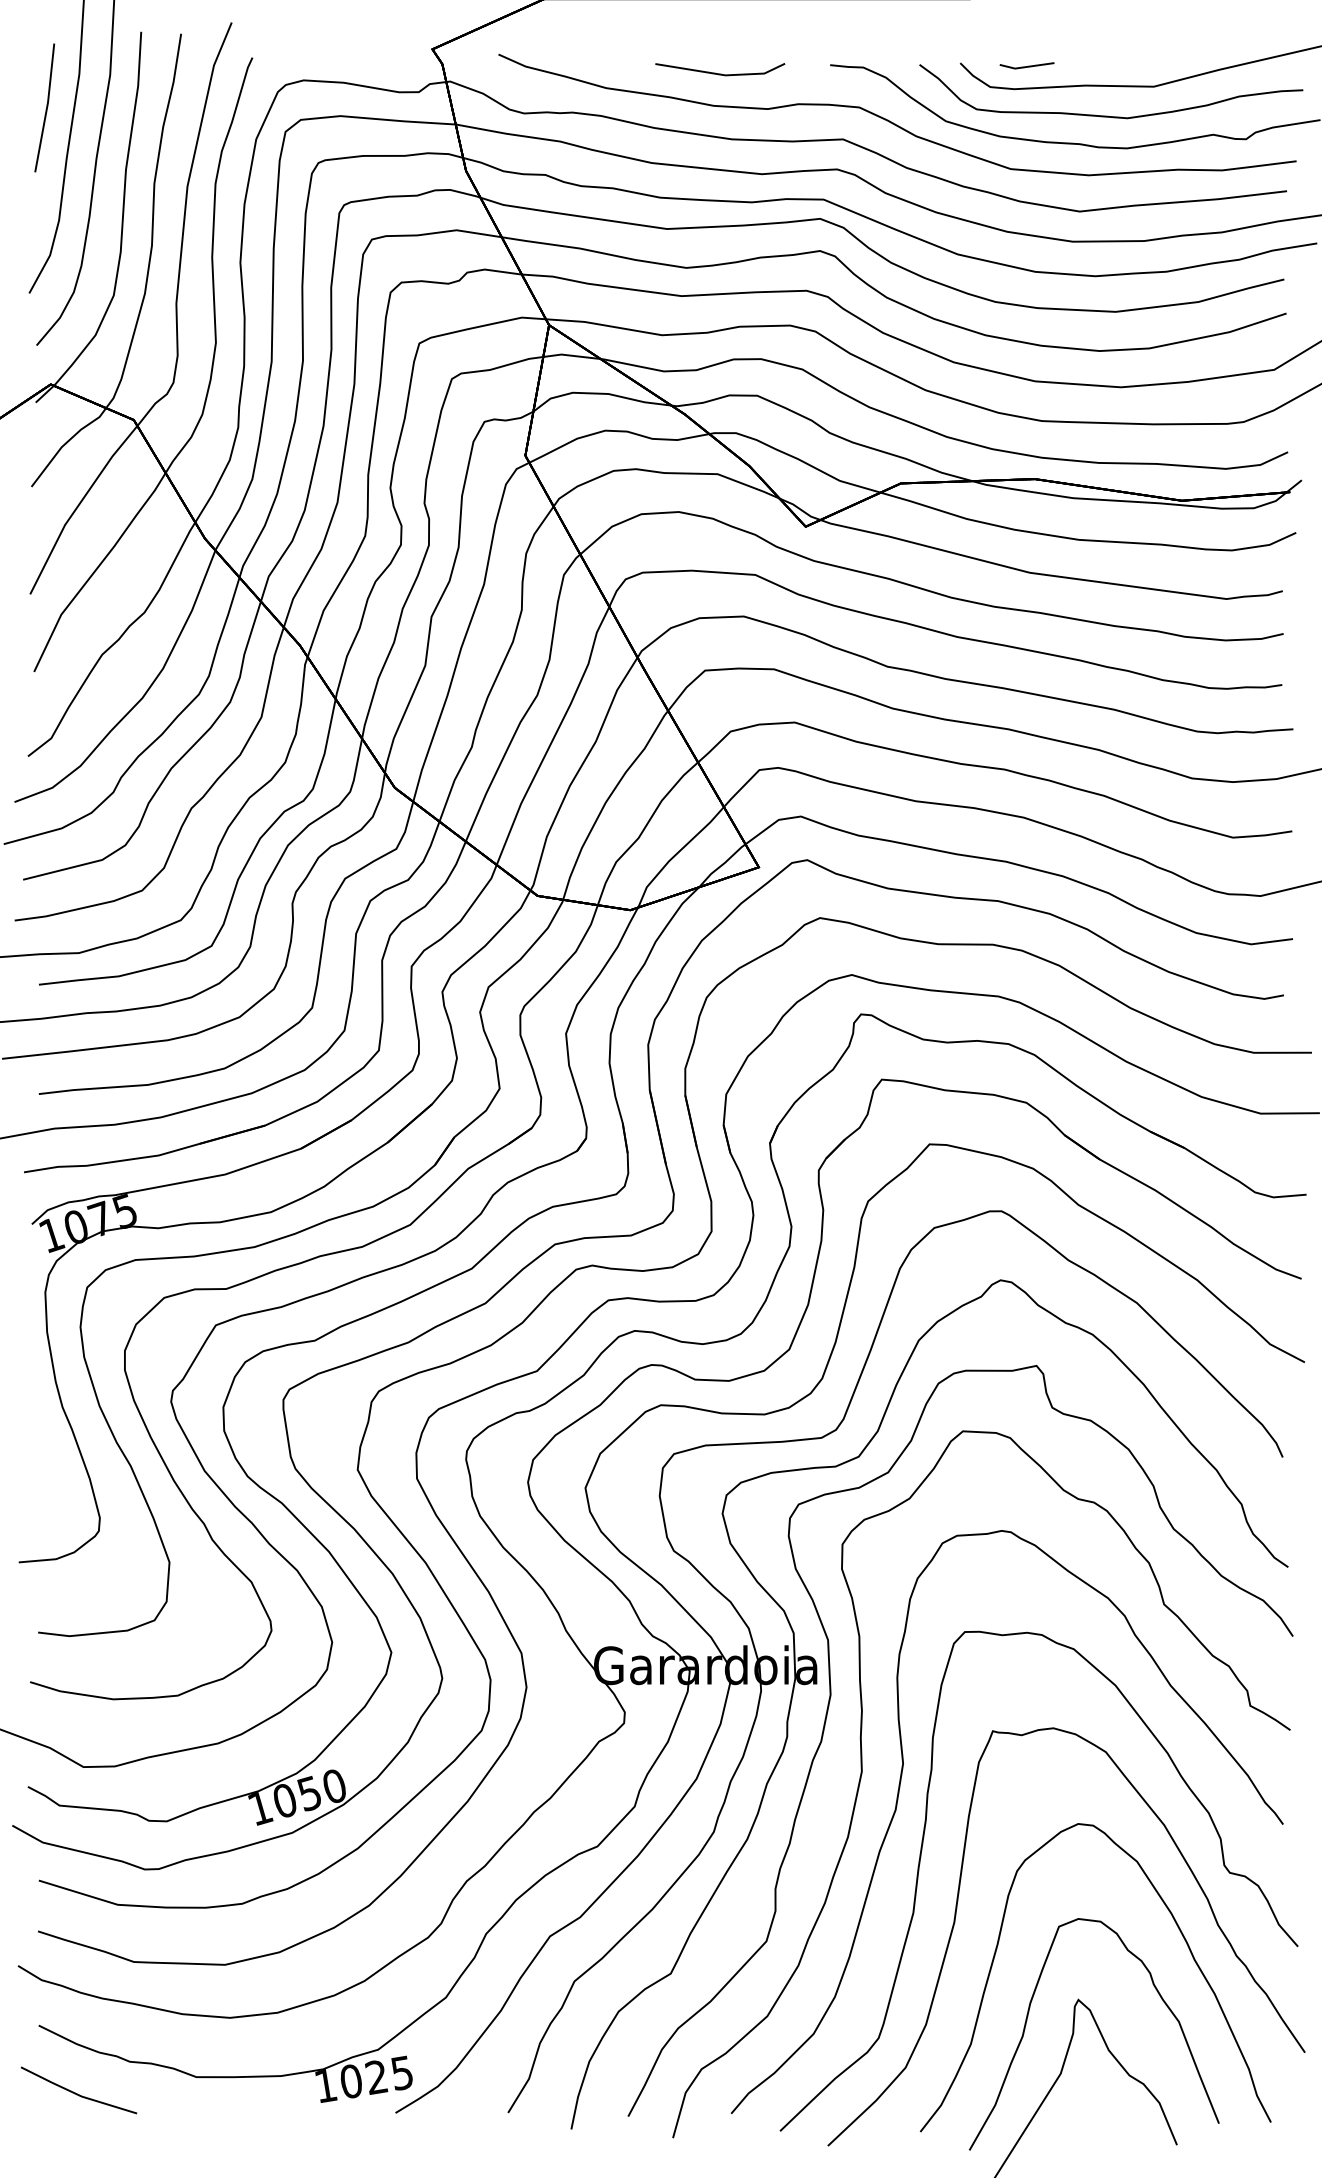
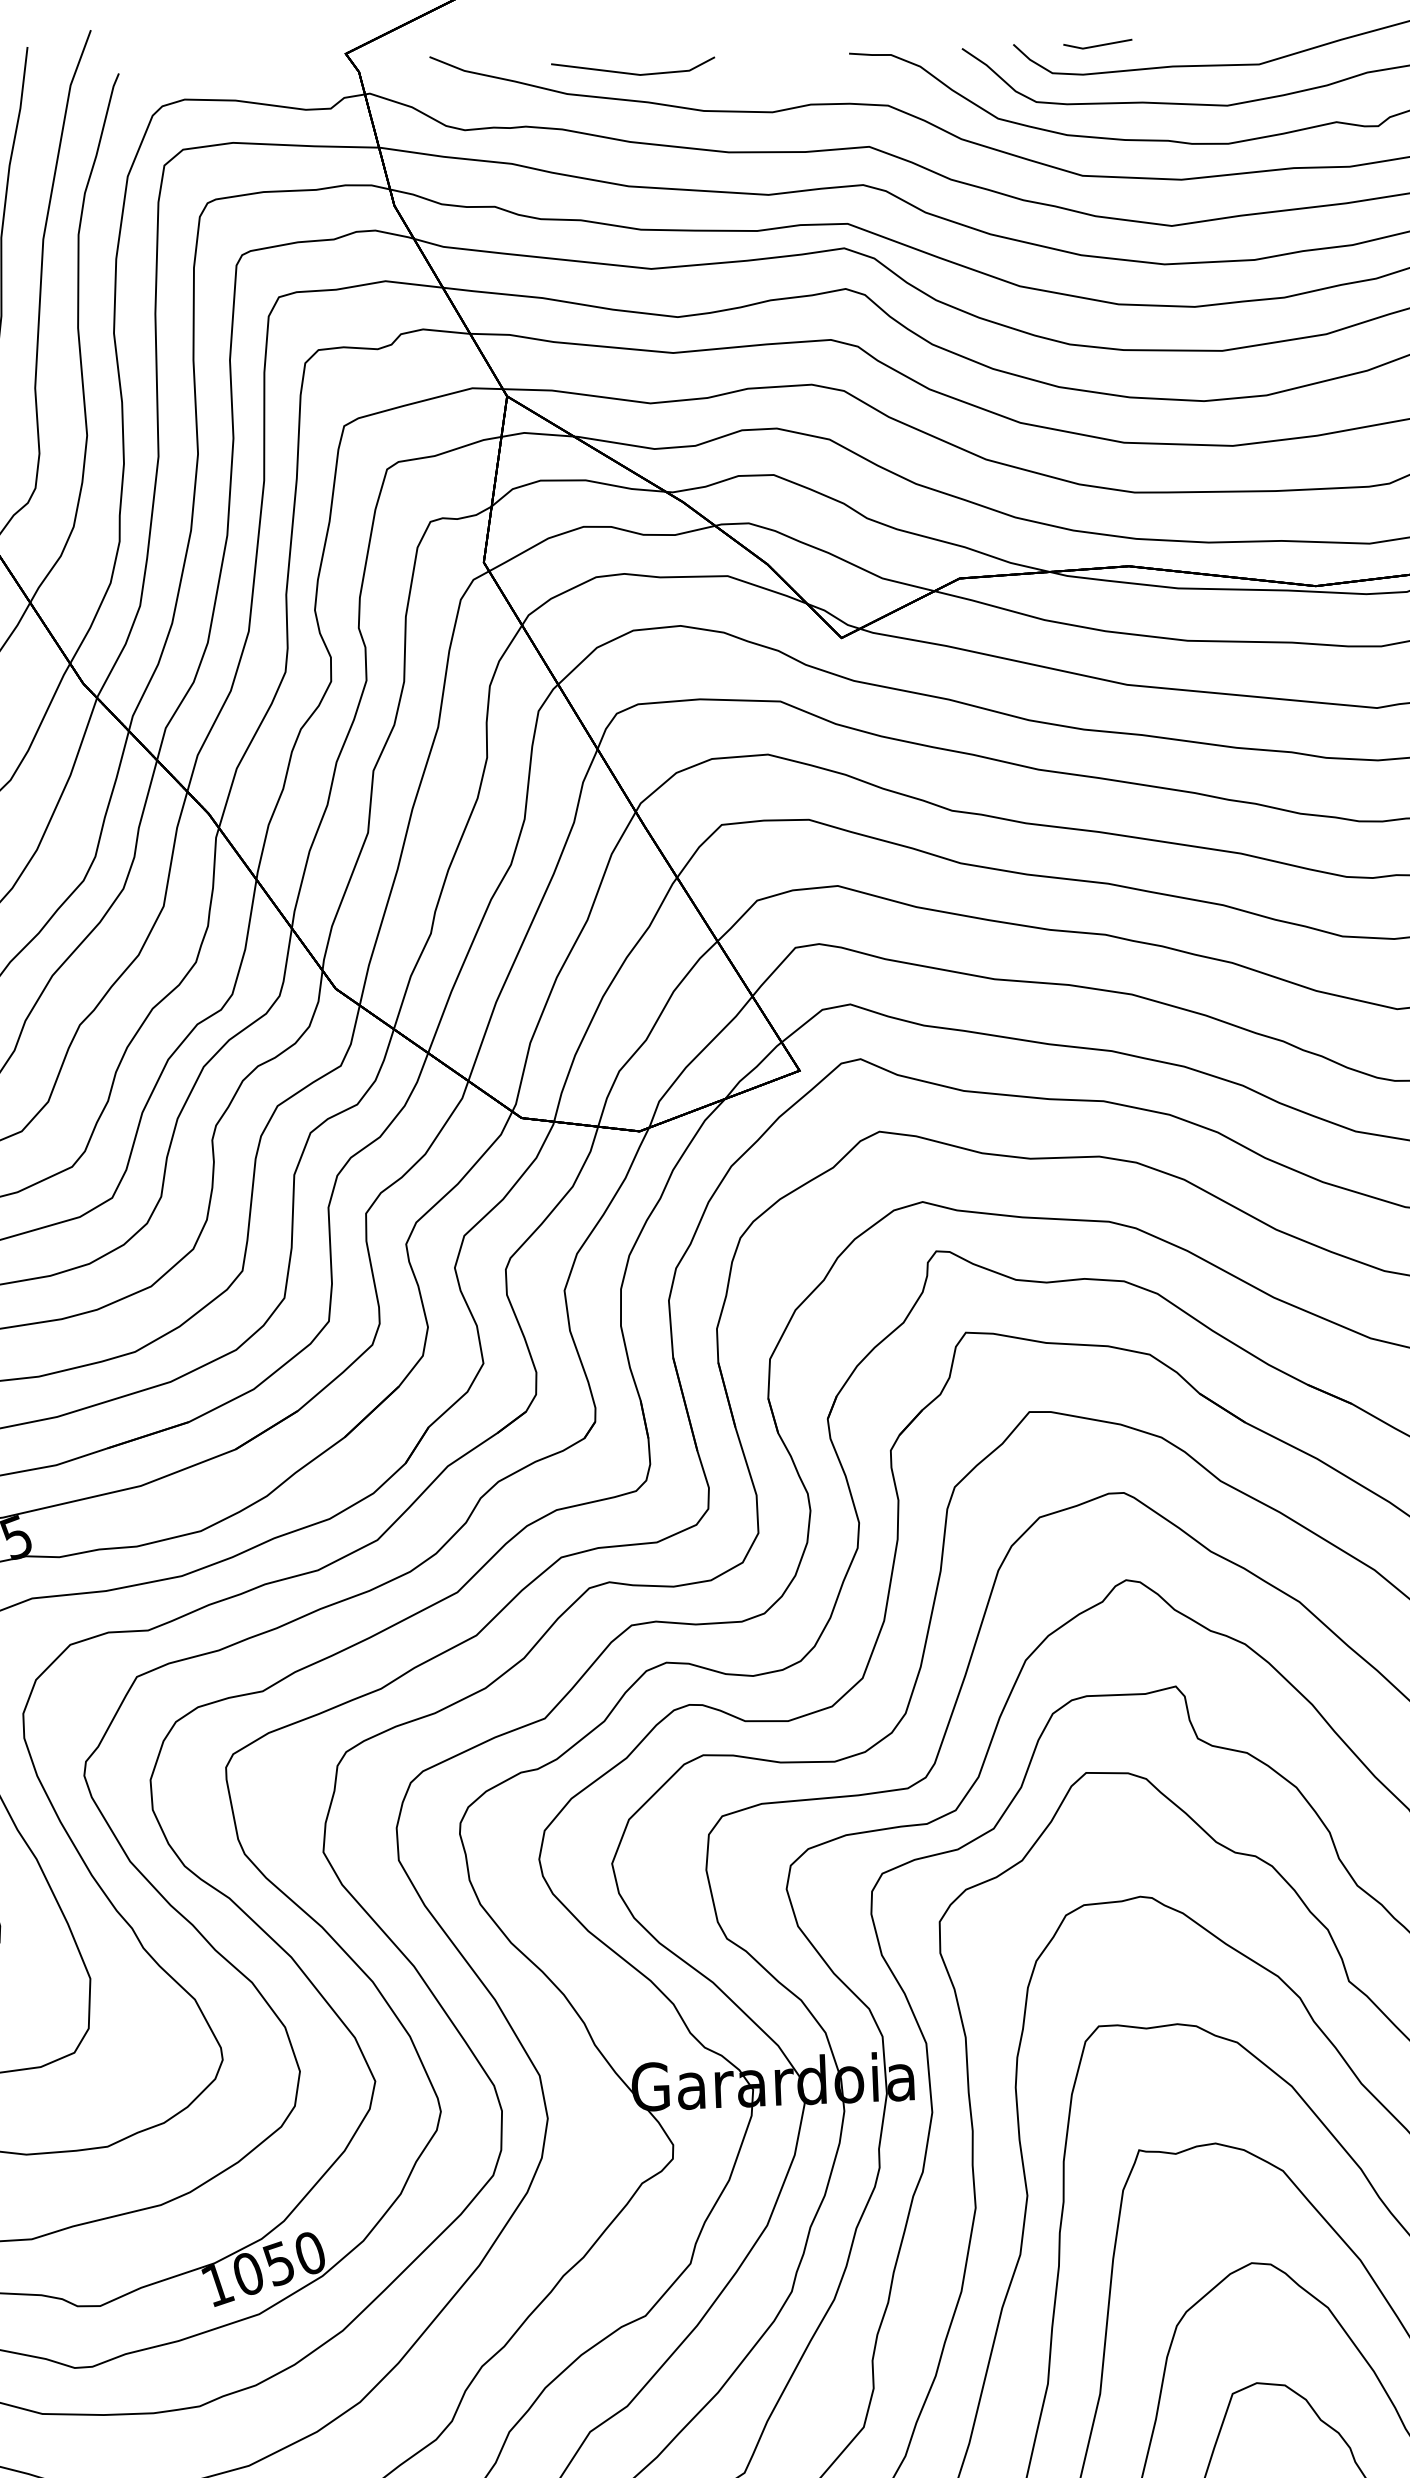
line: (720, 73) -> (633, 72), moved

